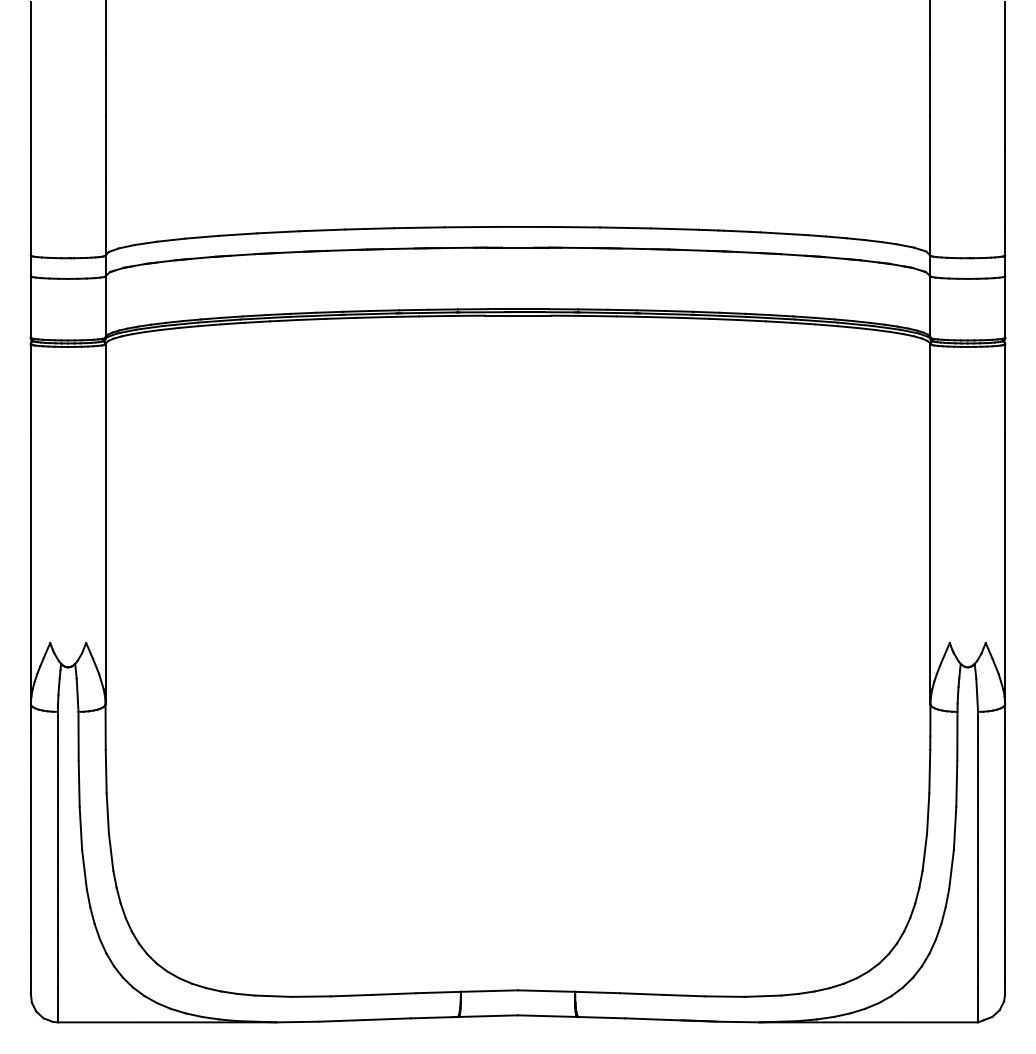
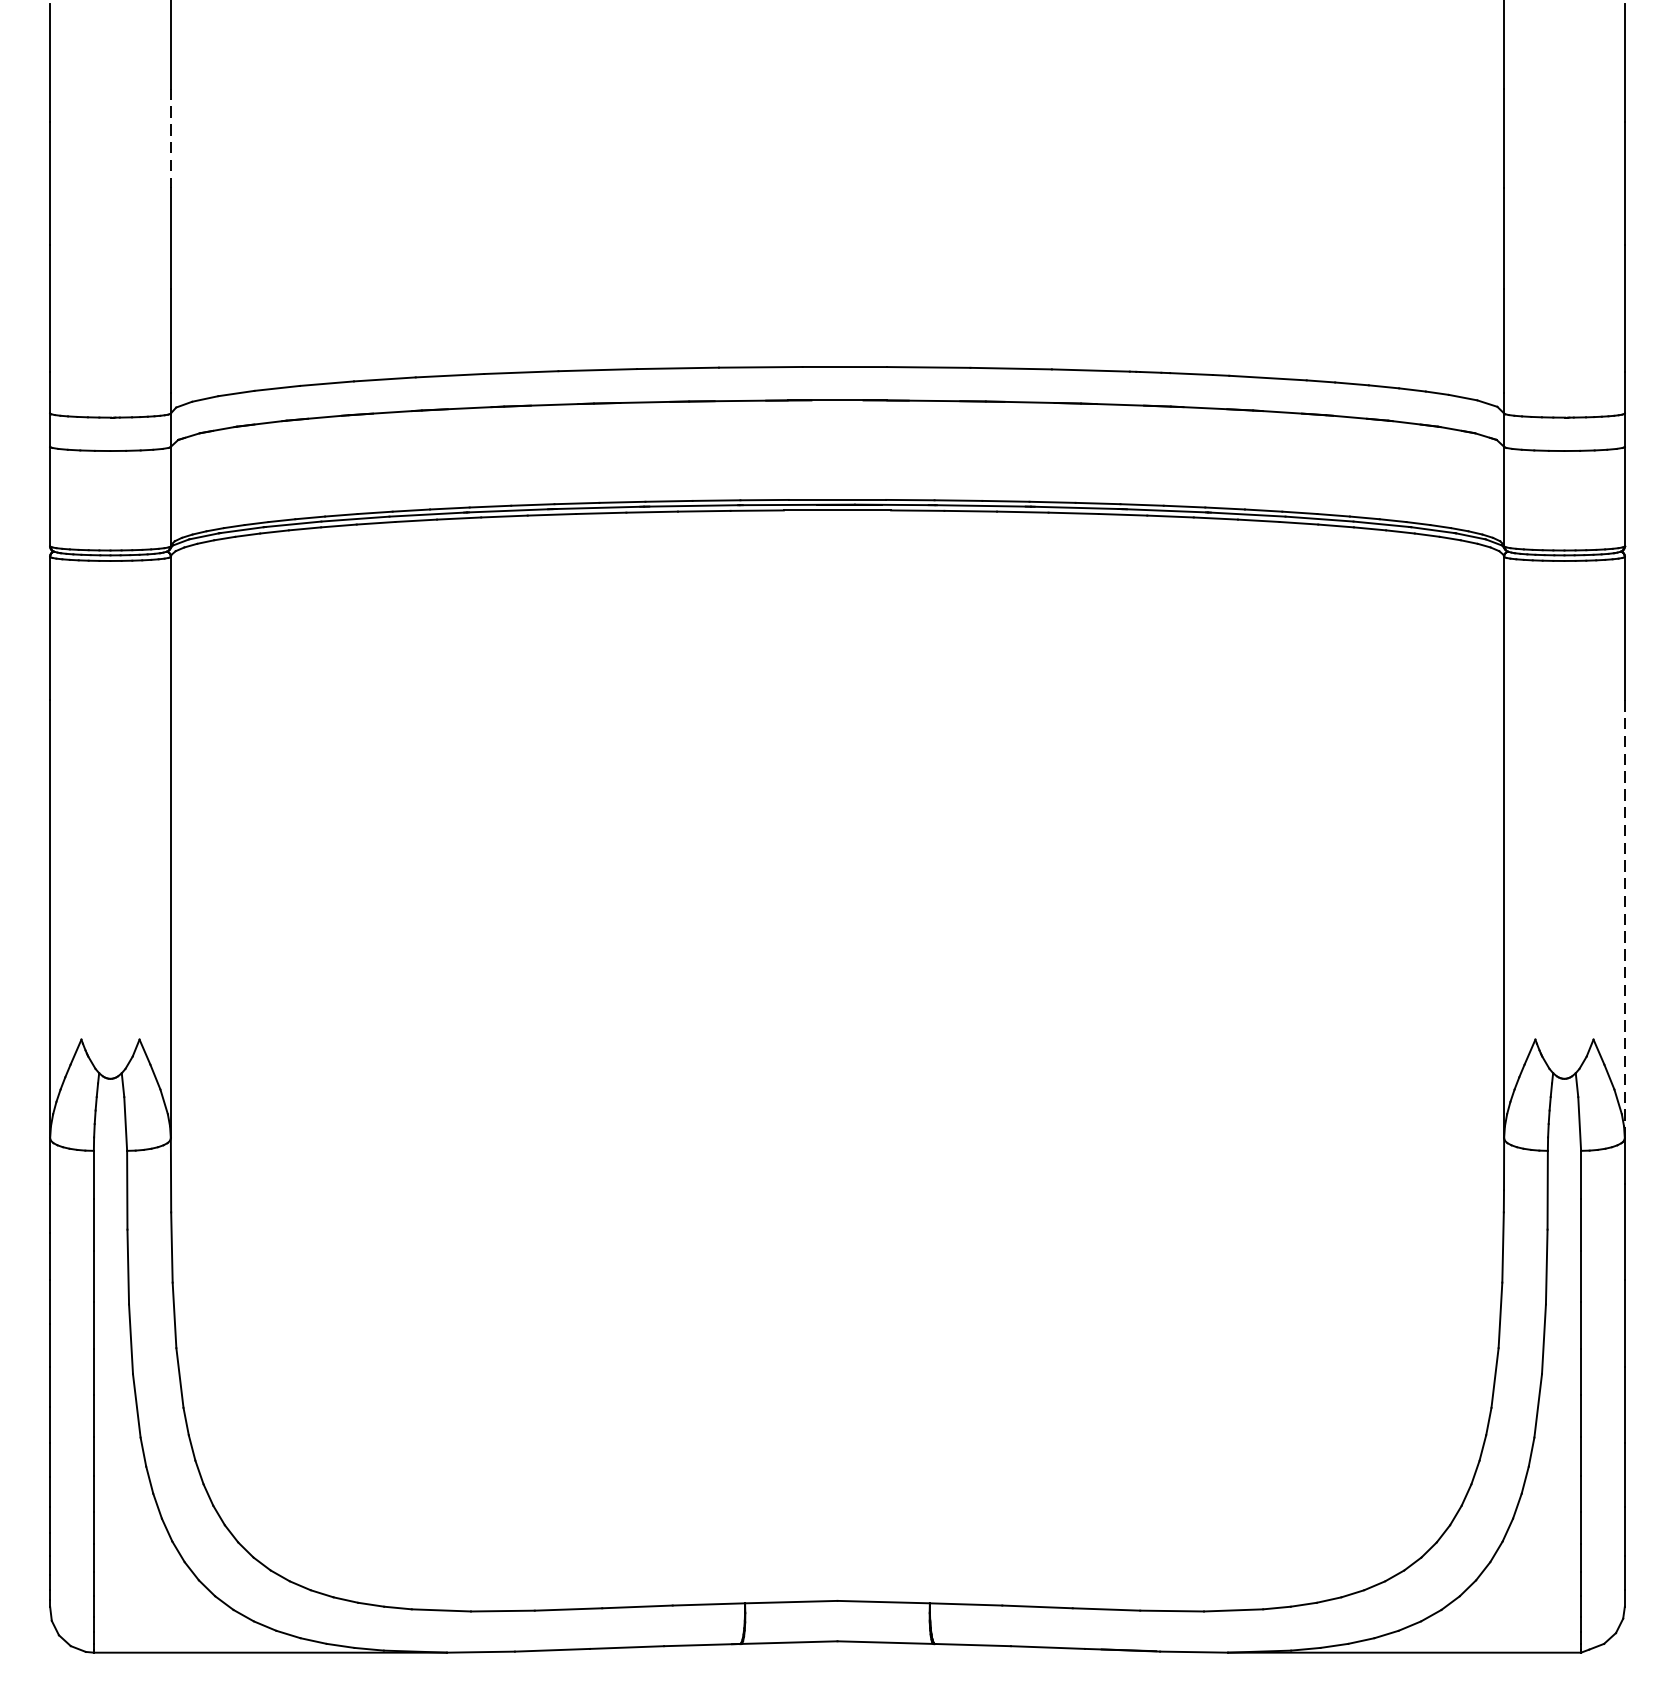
line: (105, 85) -> (170, 138), solid -> dashed
line: (1005, 568) -> (1625, 919), solid -> dashed

